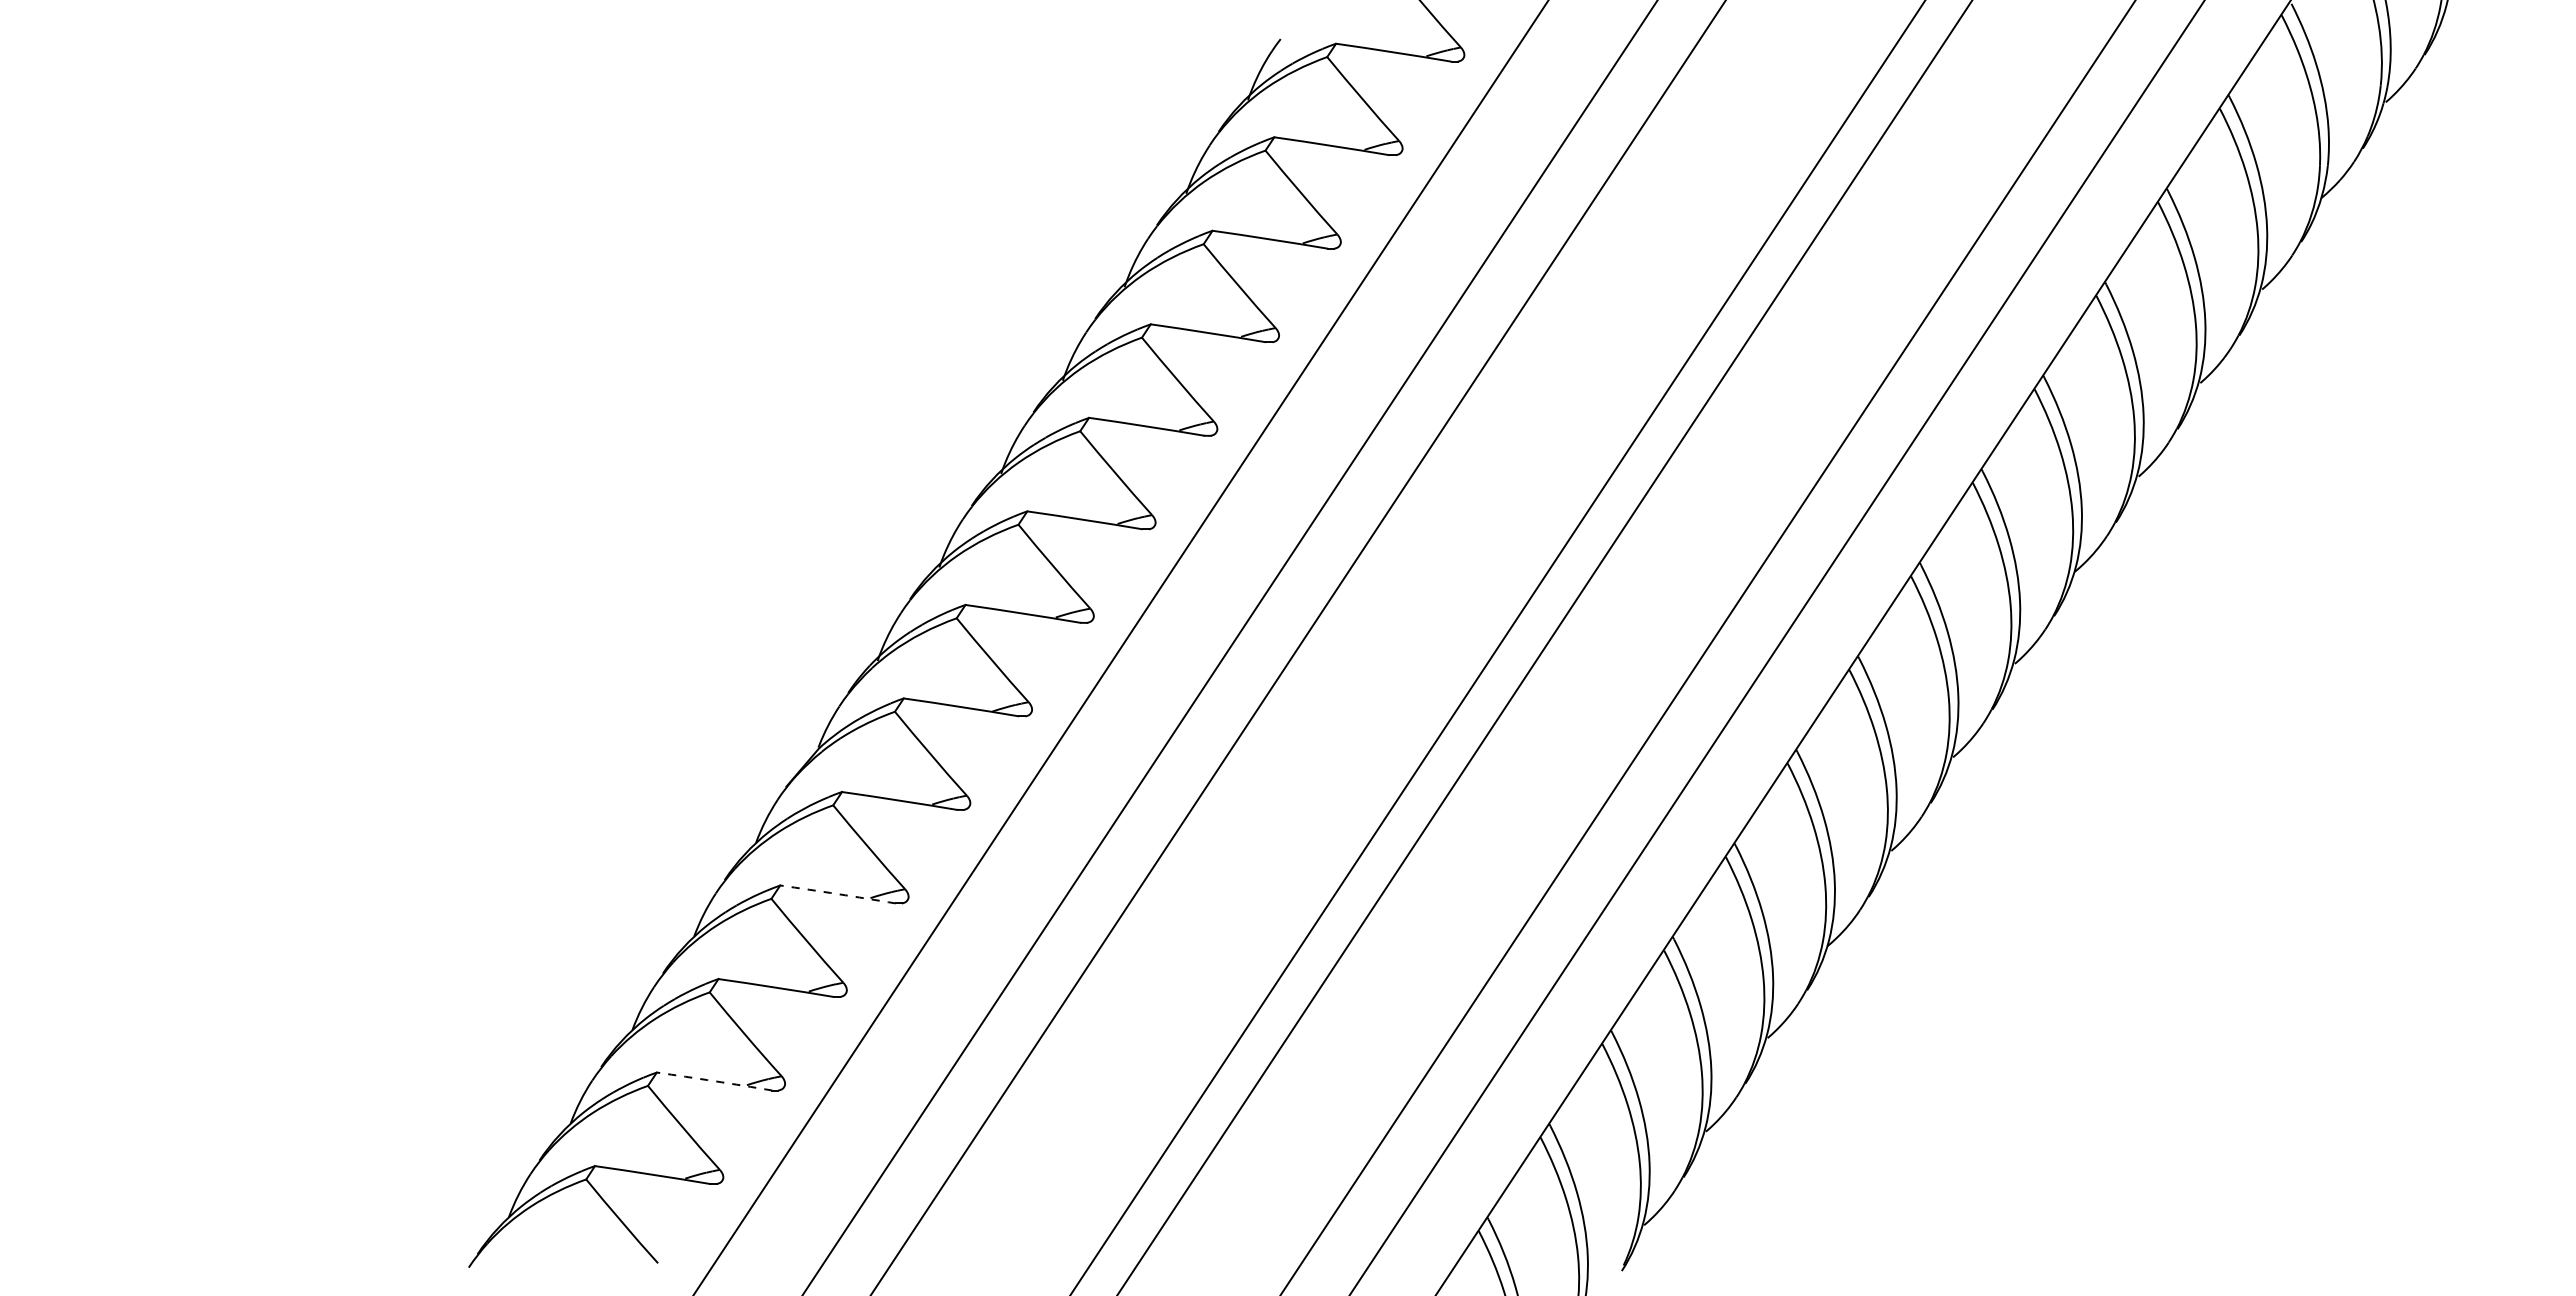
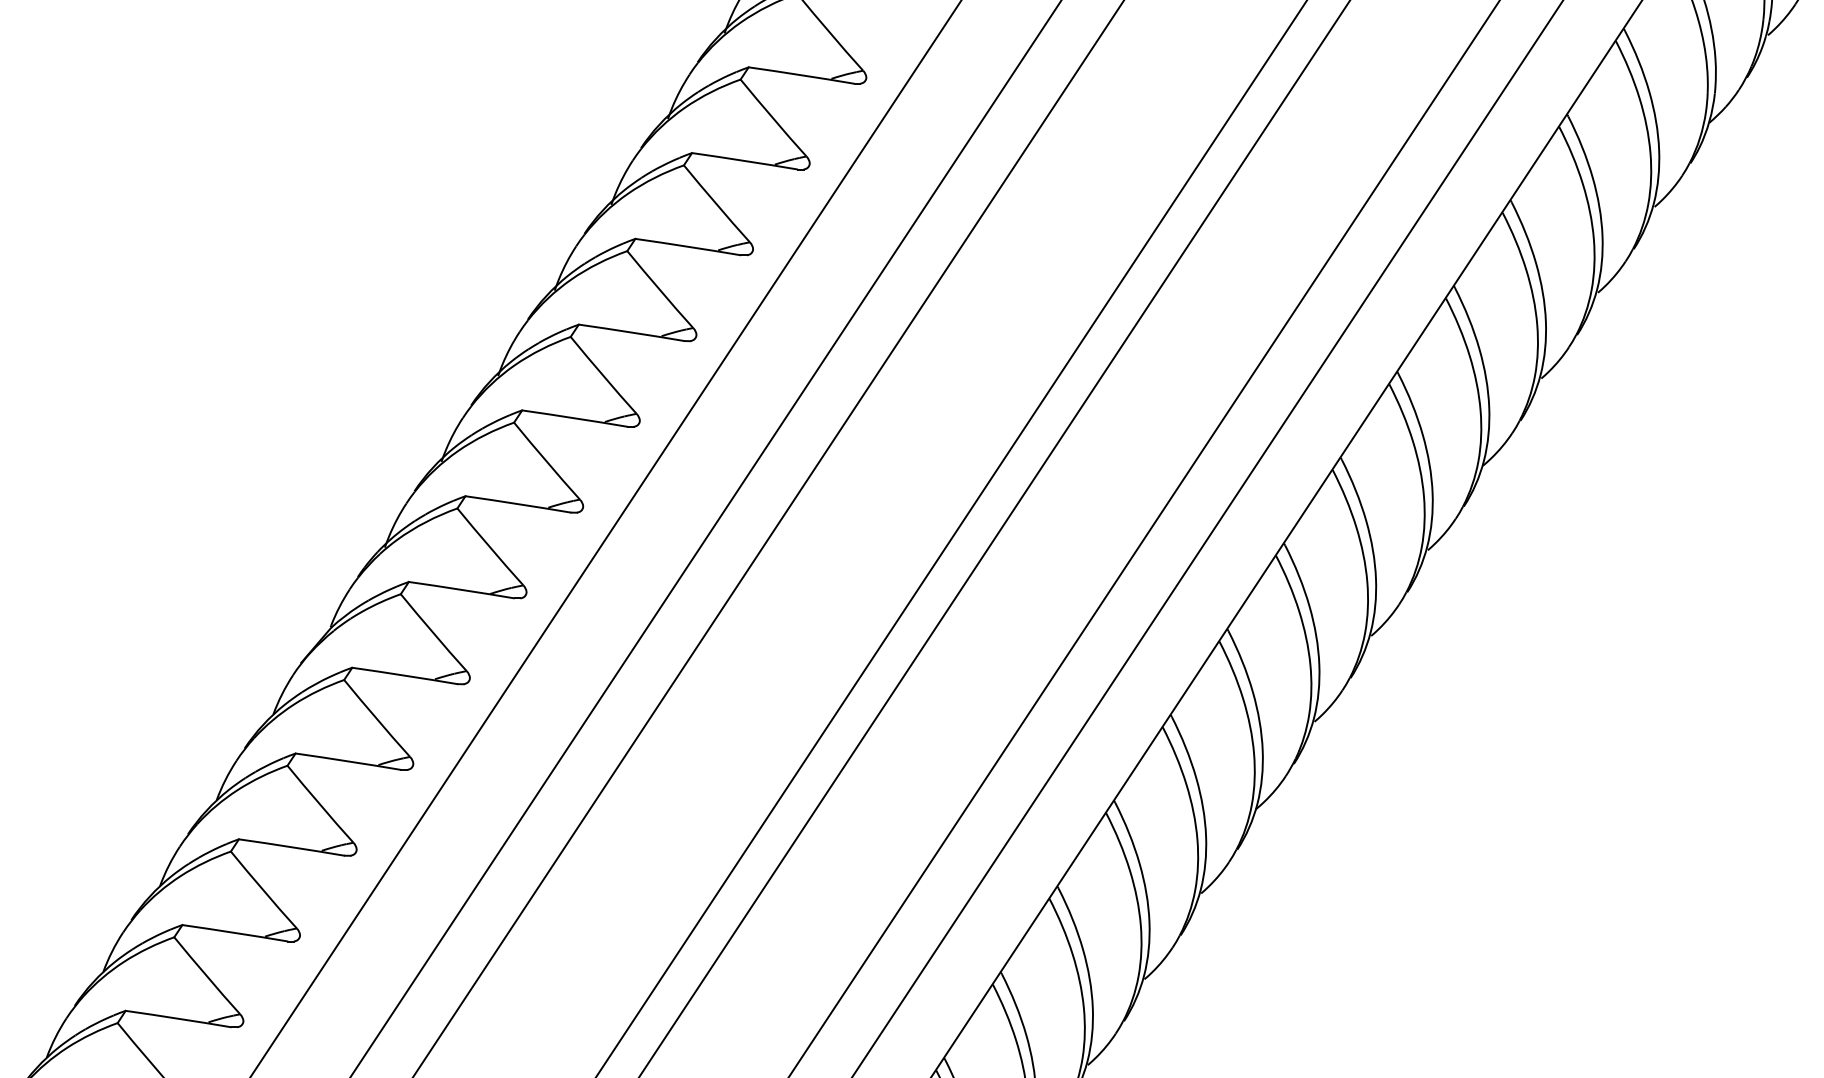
arc: (838, 894) -> (349, 761), dashed -> solid
arc: (714, 1081) -> (235, 933), dashed -> solid

